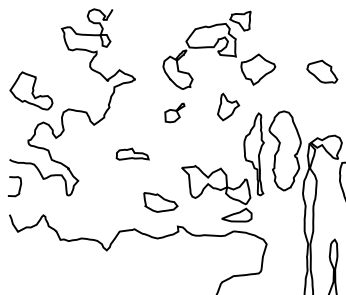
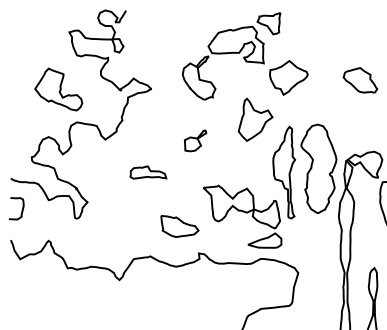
part: (31, 90) -> (58, 88), moved
part: (228, 106) -> (255, 119), size x1.43
part: (174, 112) -> (195, 140), moved

